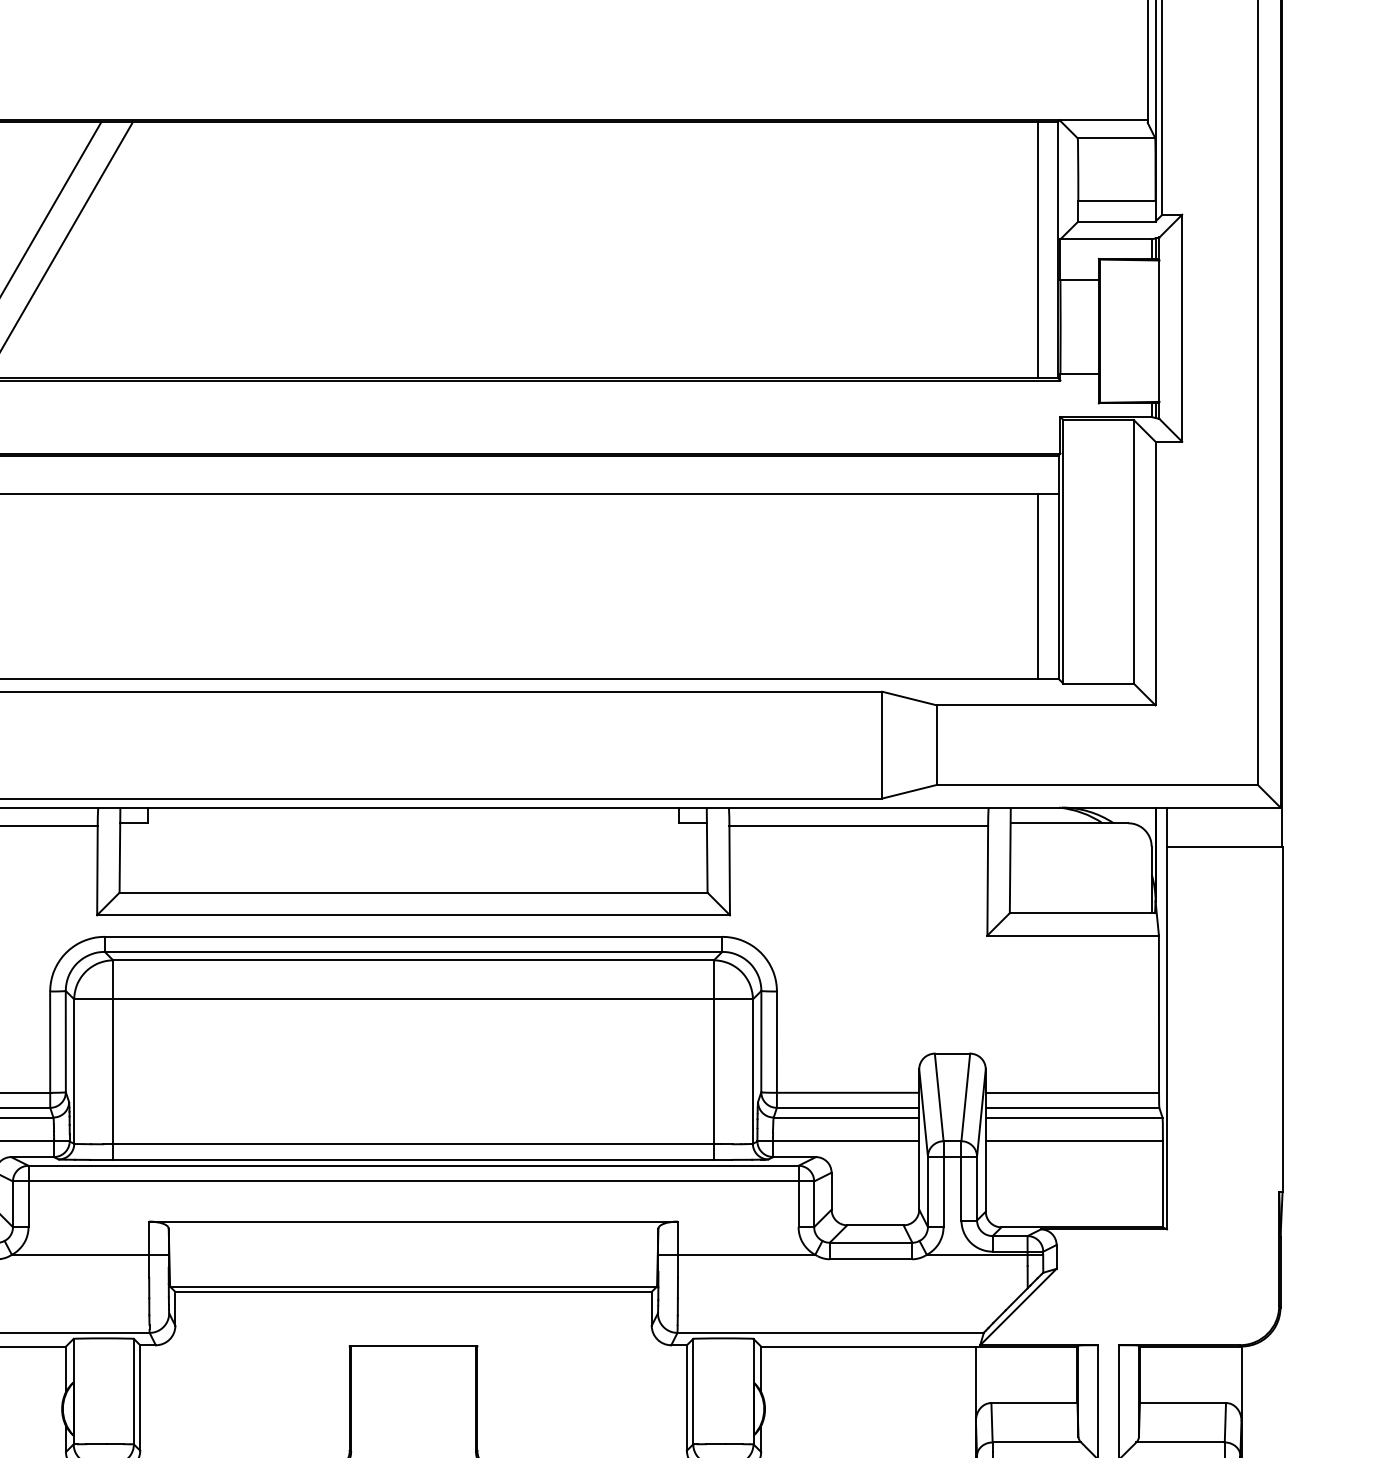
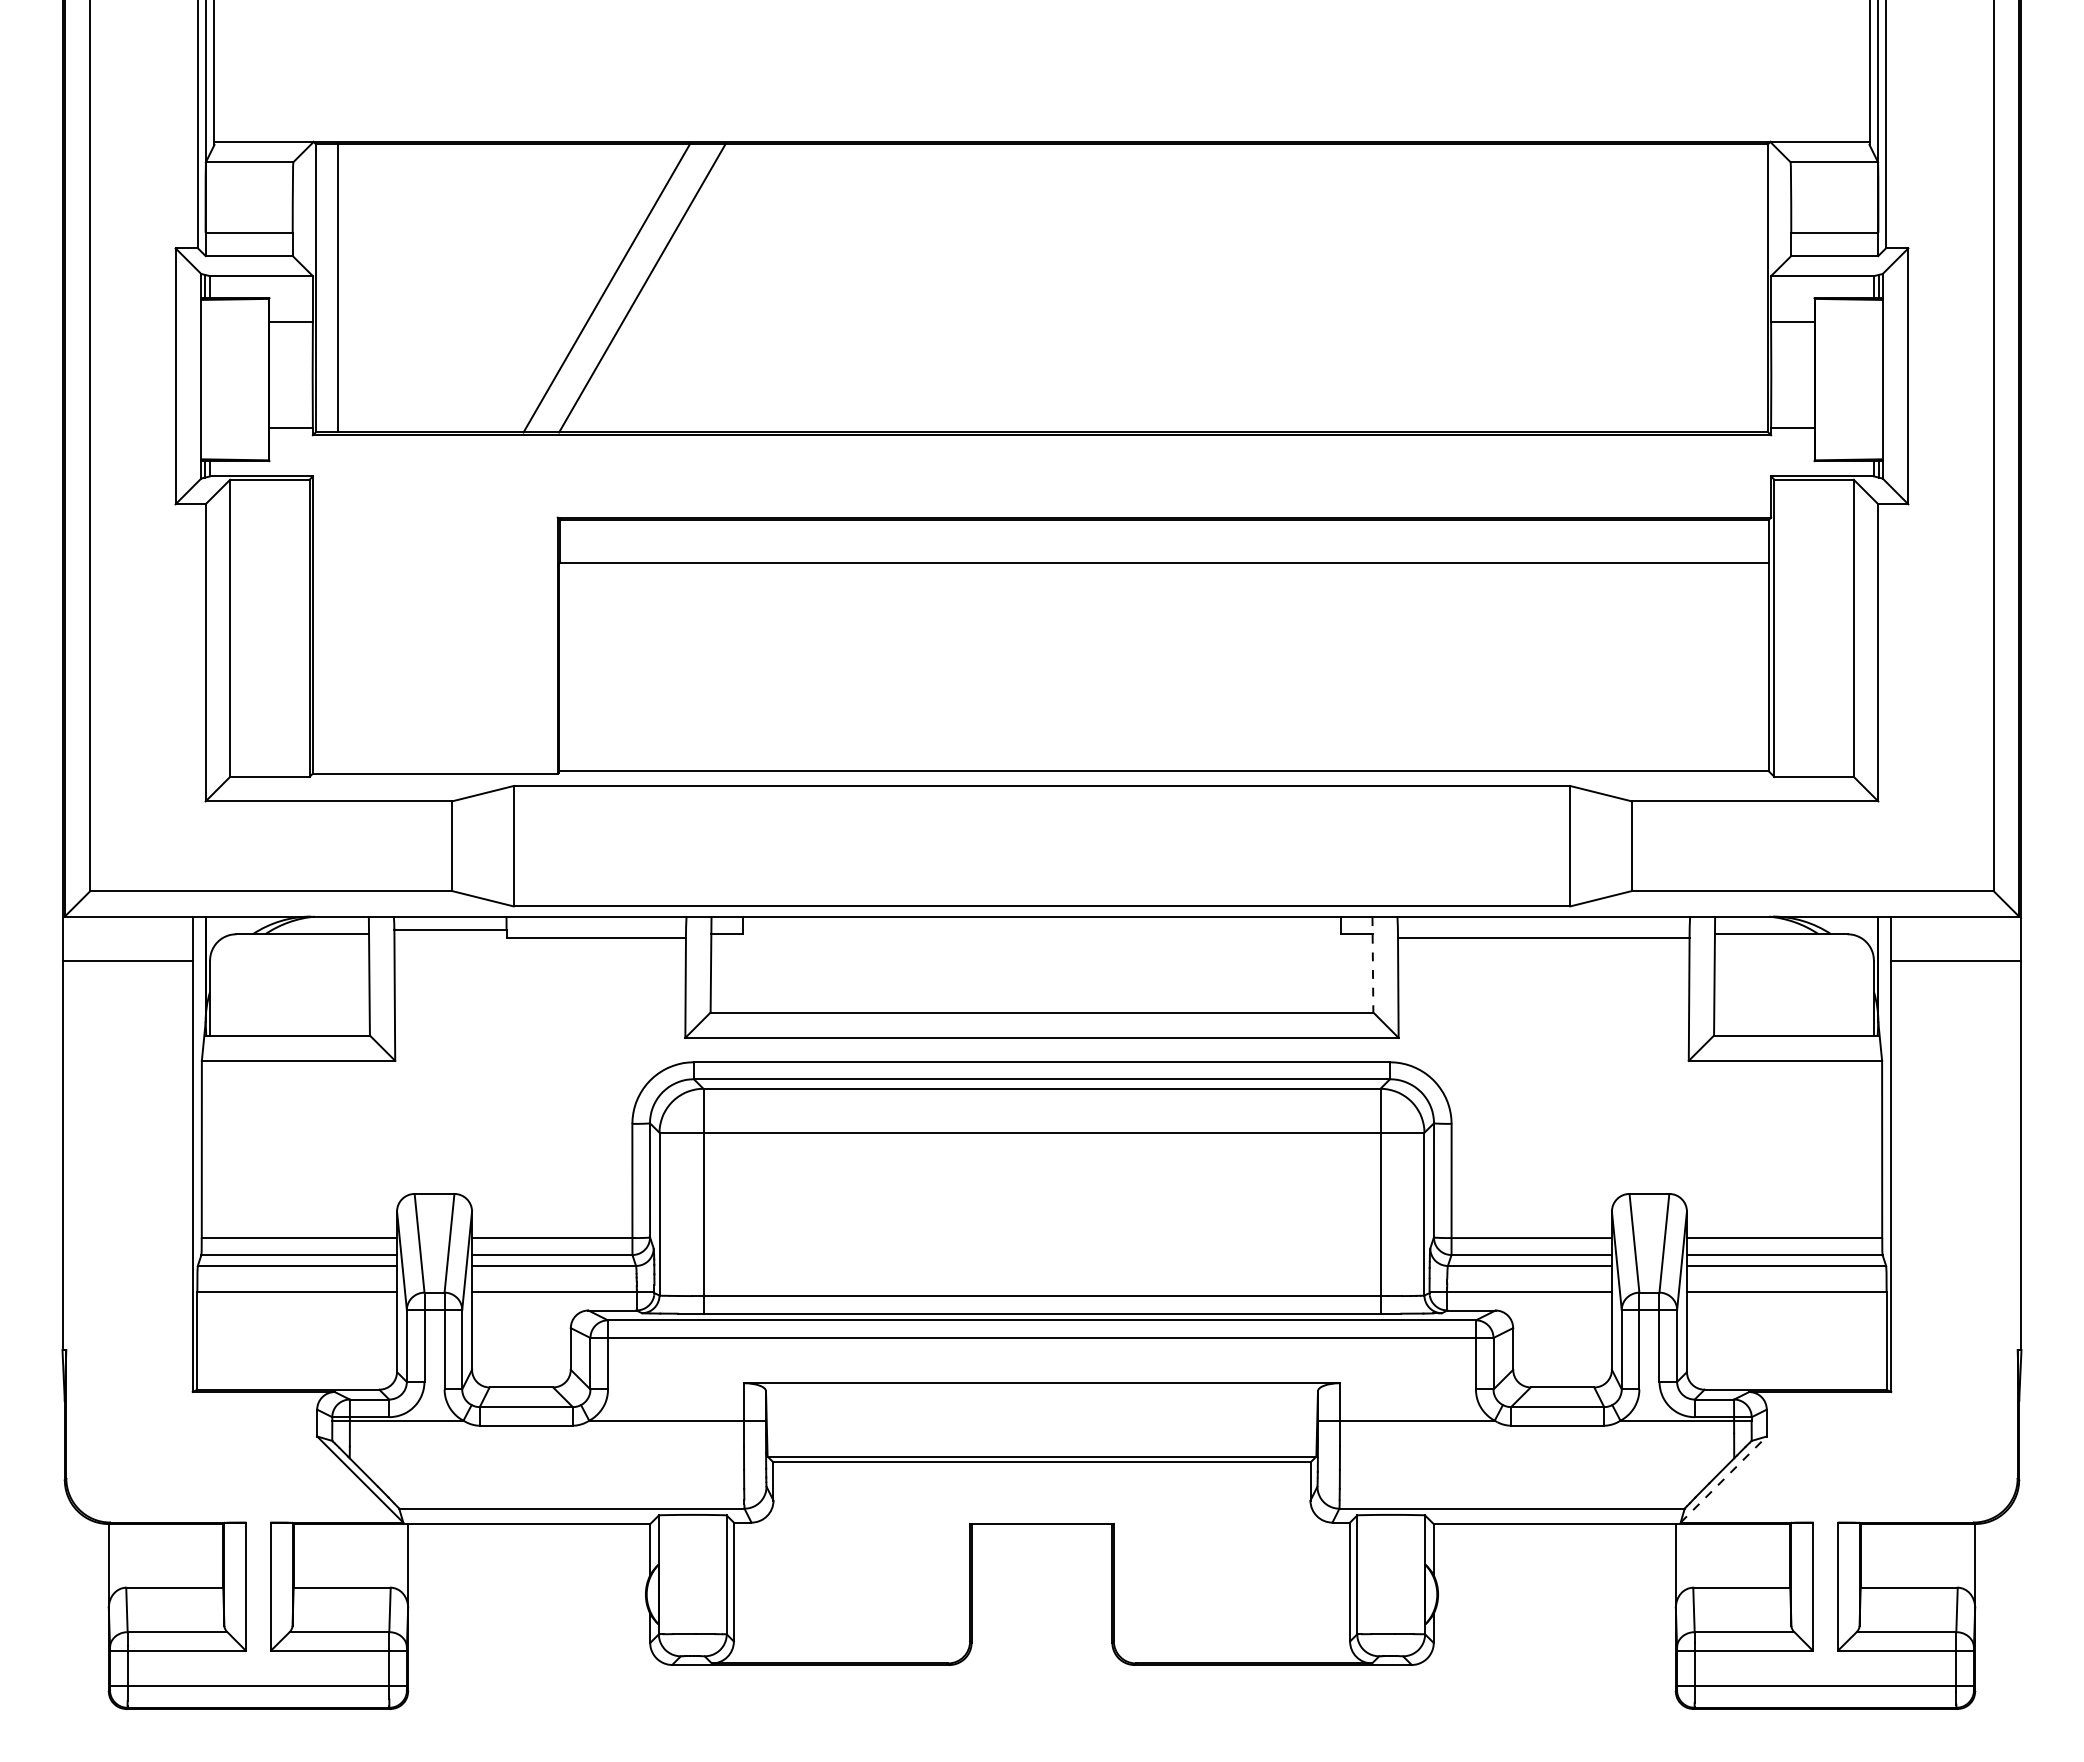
line: (1038, 249) -> (1746, 287), removed
line: (1038, 586) -> (1746, 667), removed
line: (706, 850) -> (1372, 964), solid -> dashed
line: (1018, 1307) -> (1723, 1479), solid -> dashed

